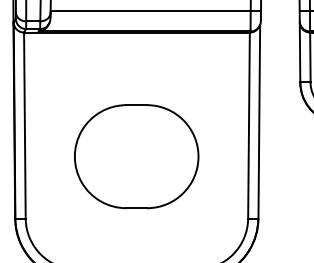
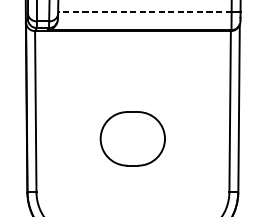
line: (150, 11) -> (144, 12), solid -> dashed
part: (136, 156) -> (132, 138), size x0.6

